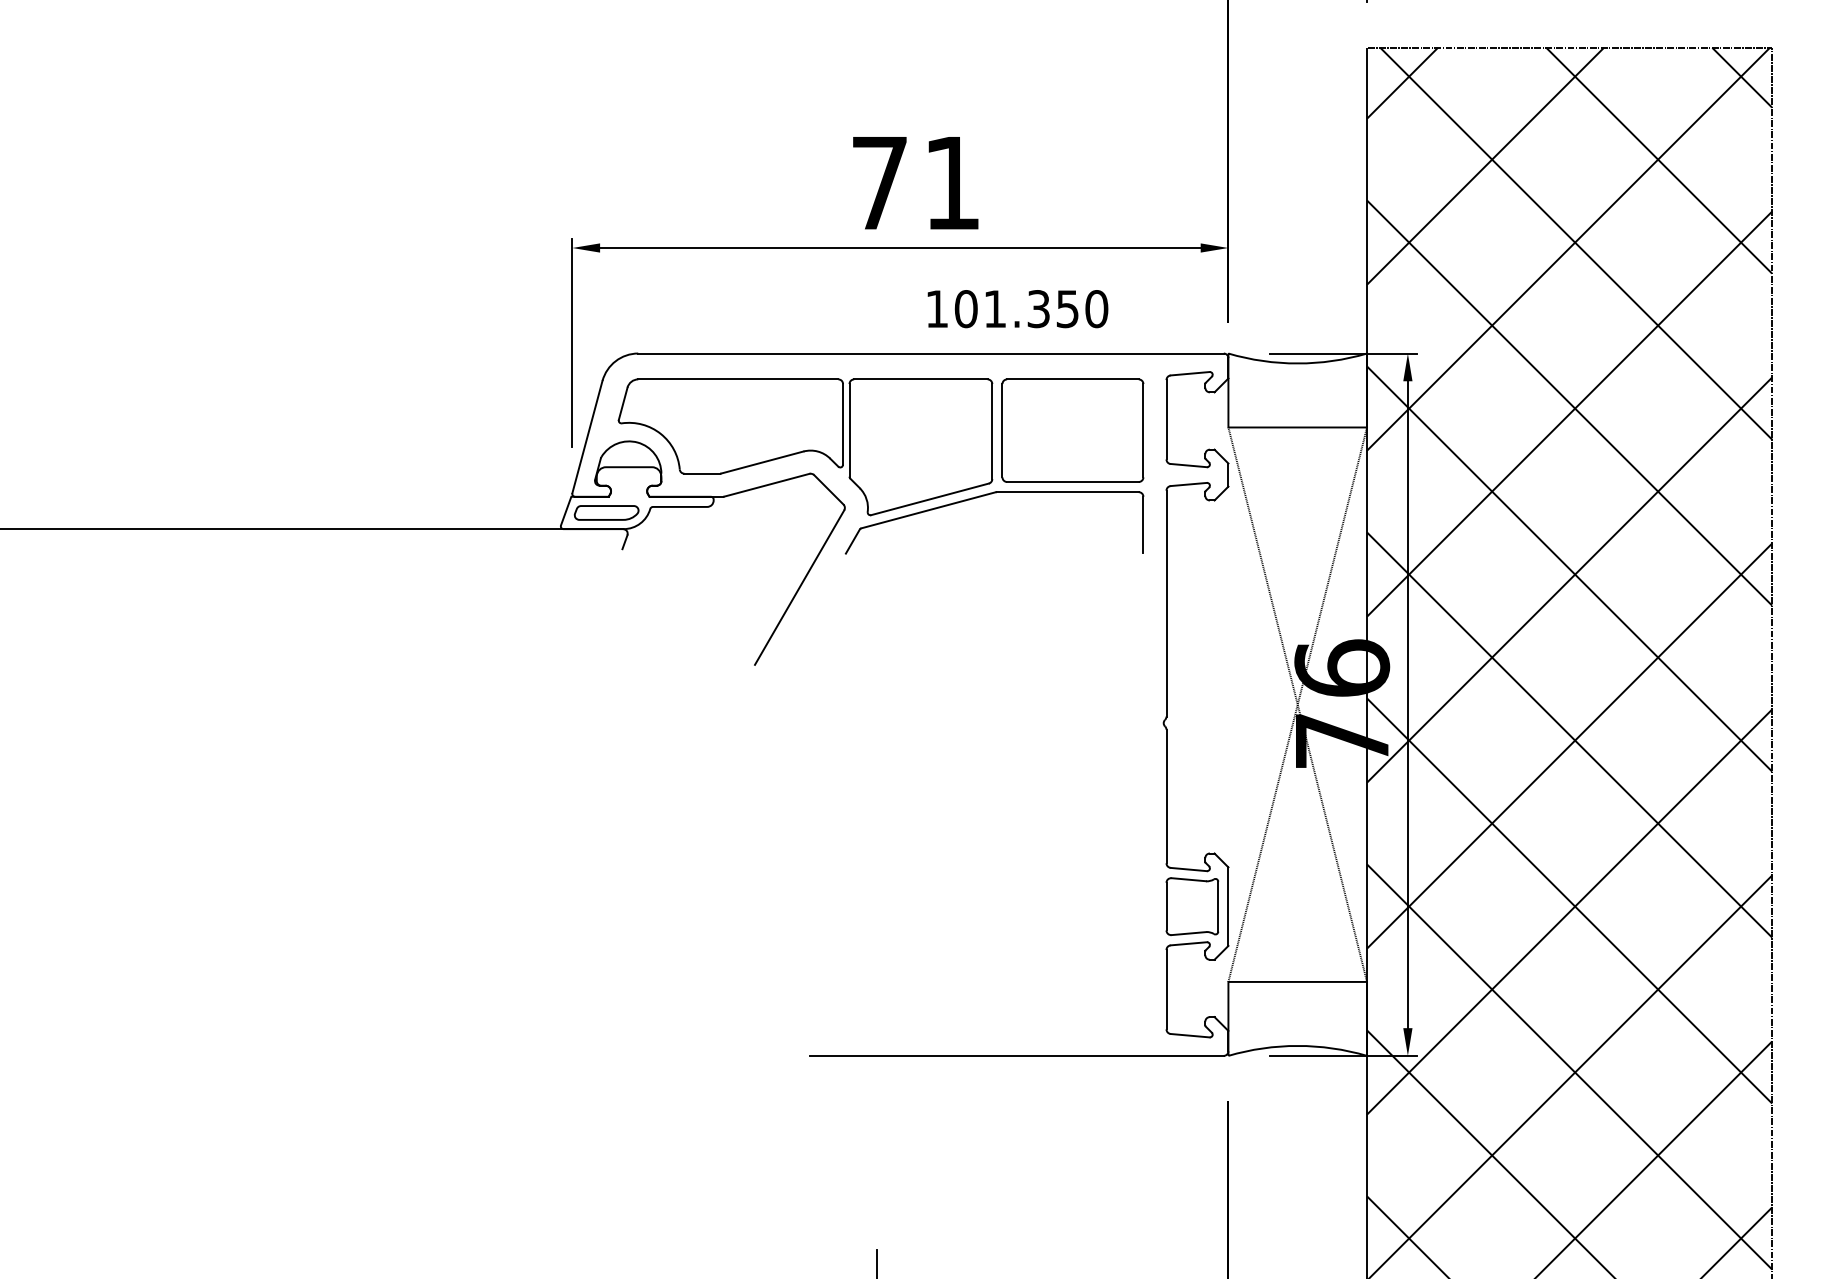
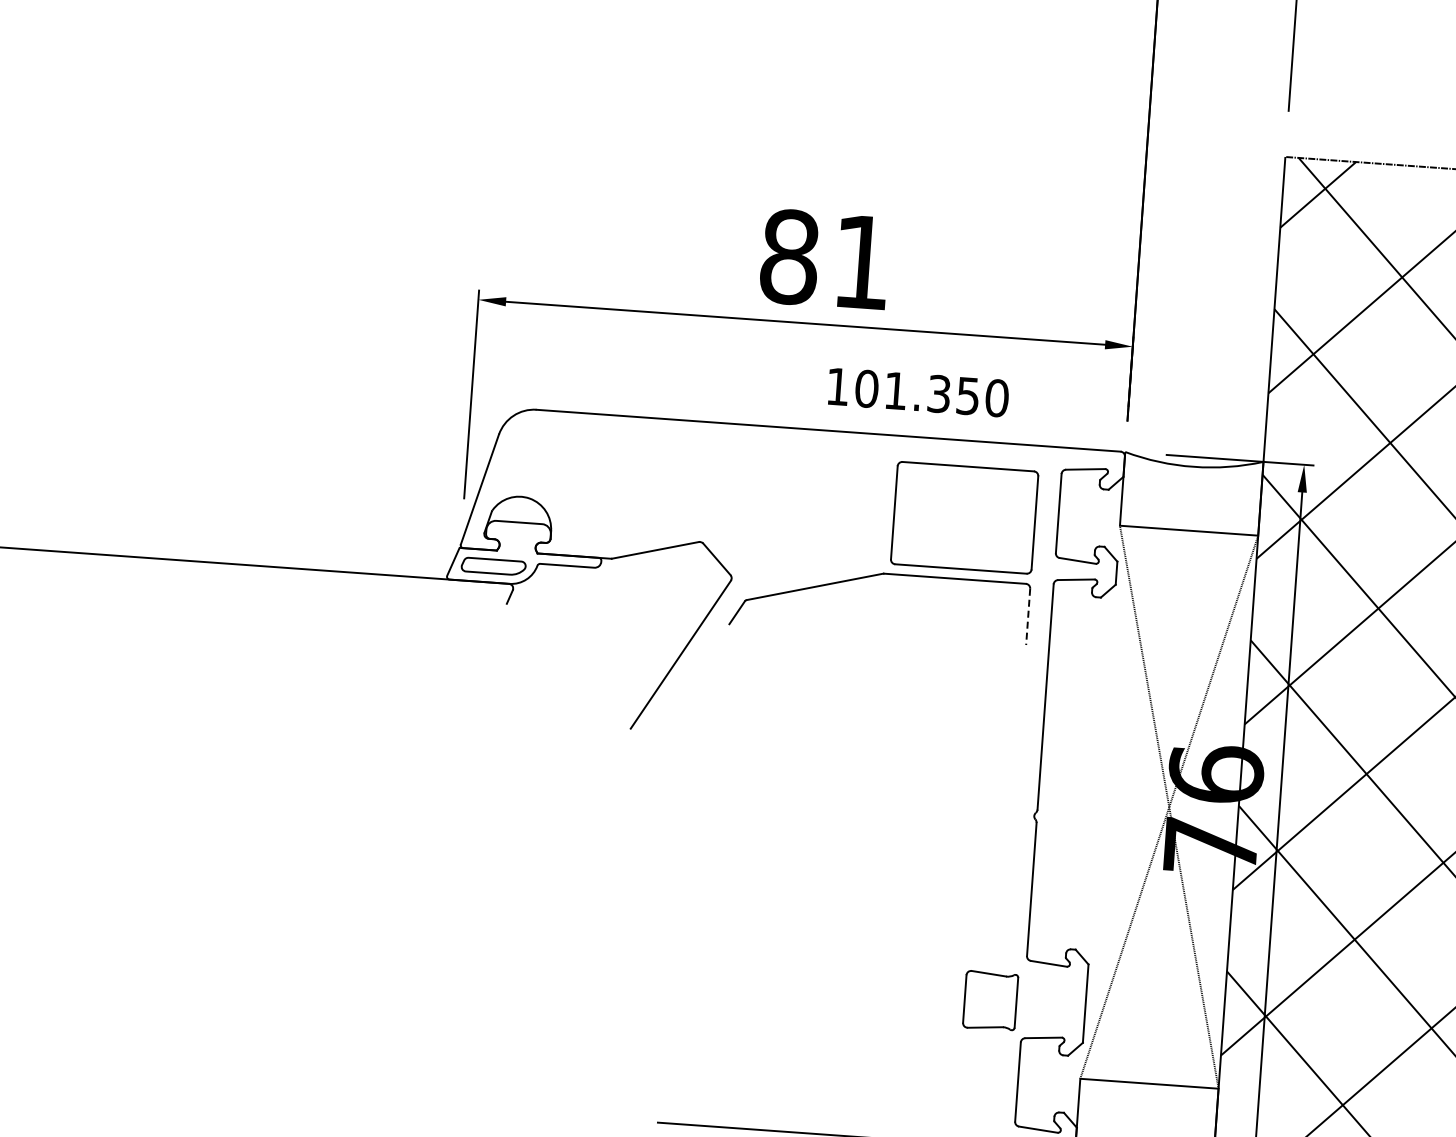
text: (879, 183) -> (789, 257), 71 -> 81
part: (805, 447) -> (696, 515), removed
line: (1143, 525) -> (1028, 617), solid -> dashed
part: (1192, 906) -> (990, 1000), moved

